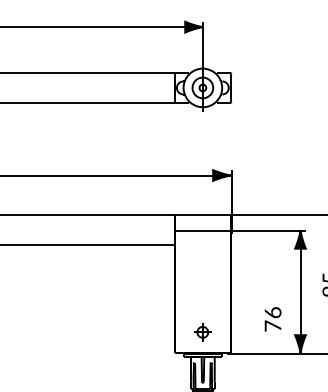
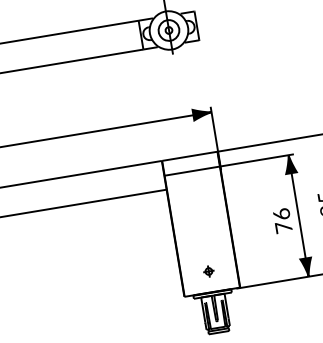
part: (272, 319) -> (282, 221), moved
part: (202, 331) -> (208, 270), size x0.62

